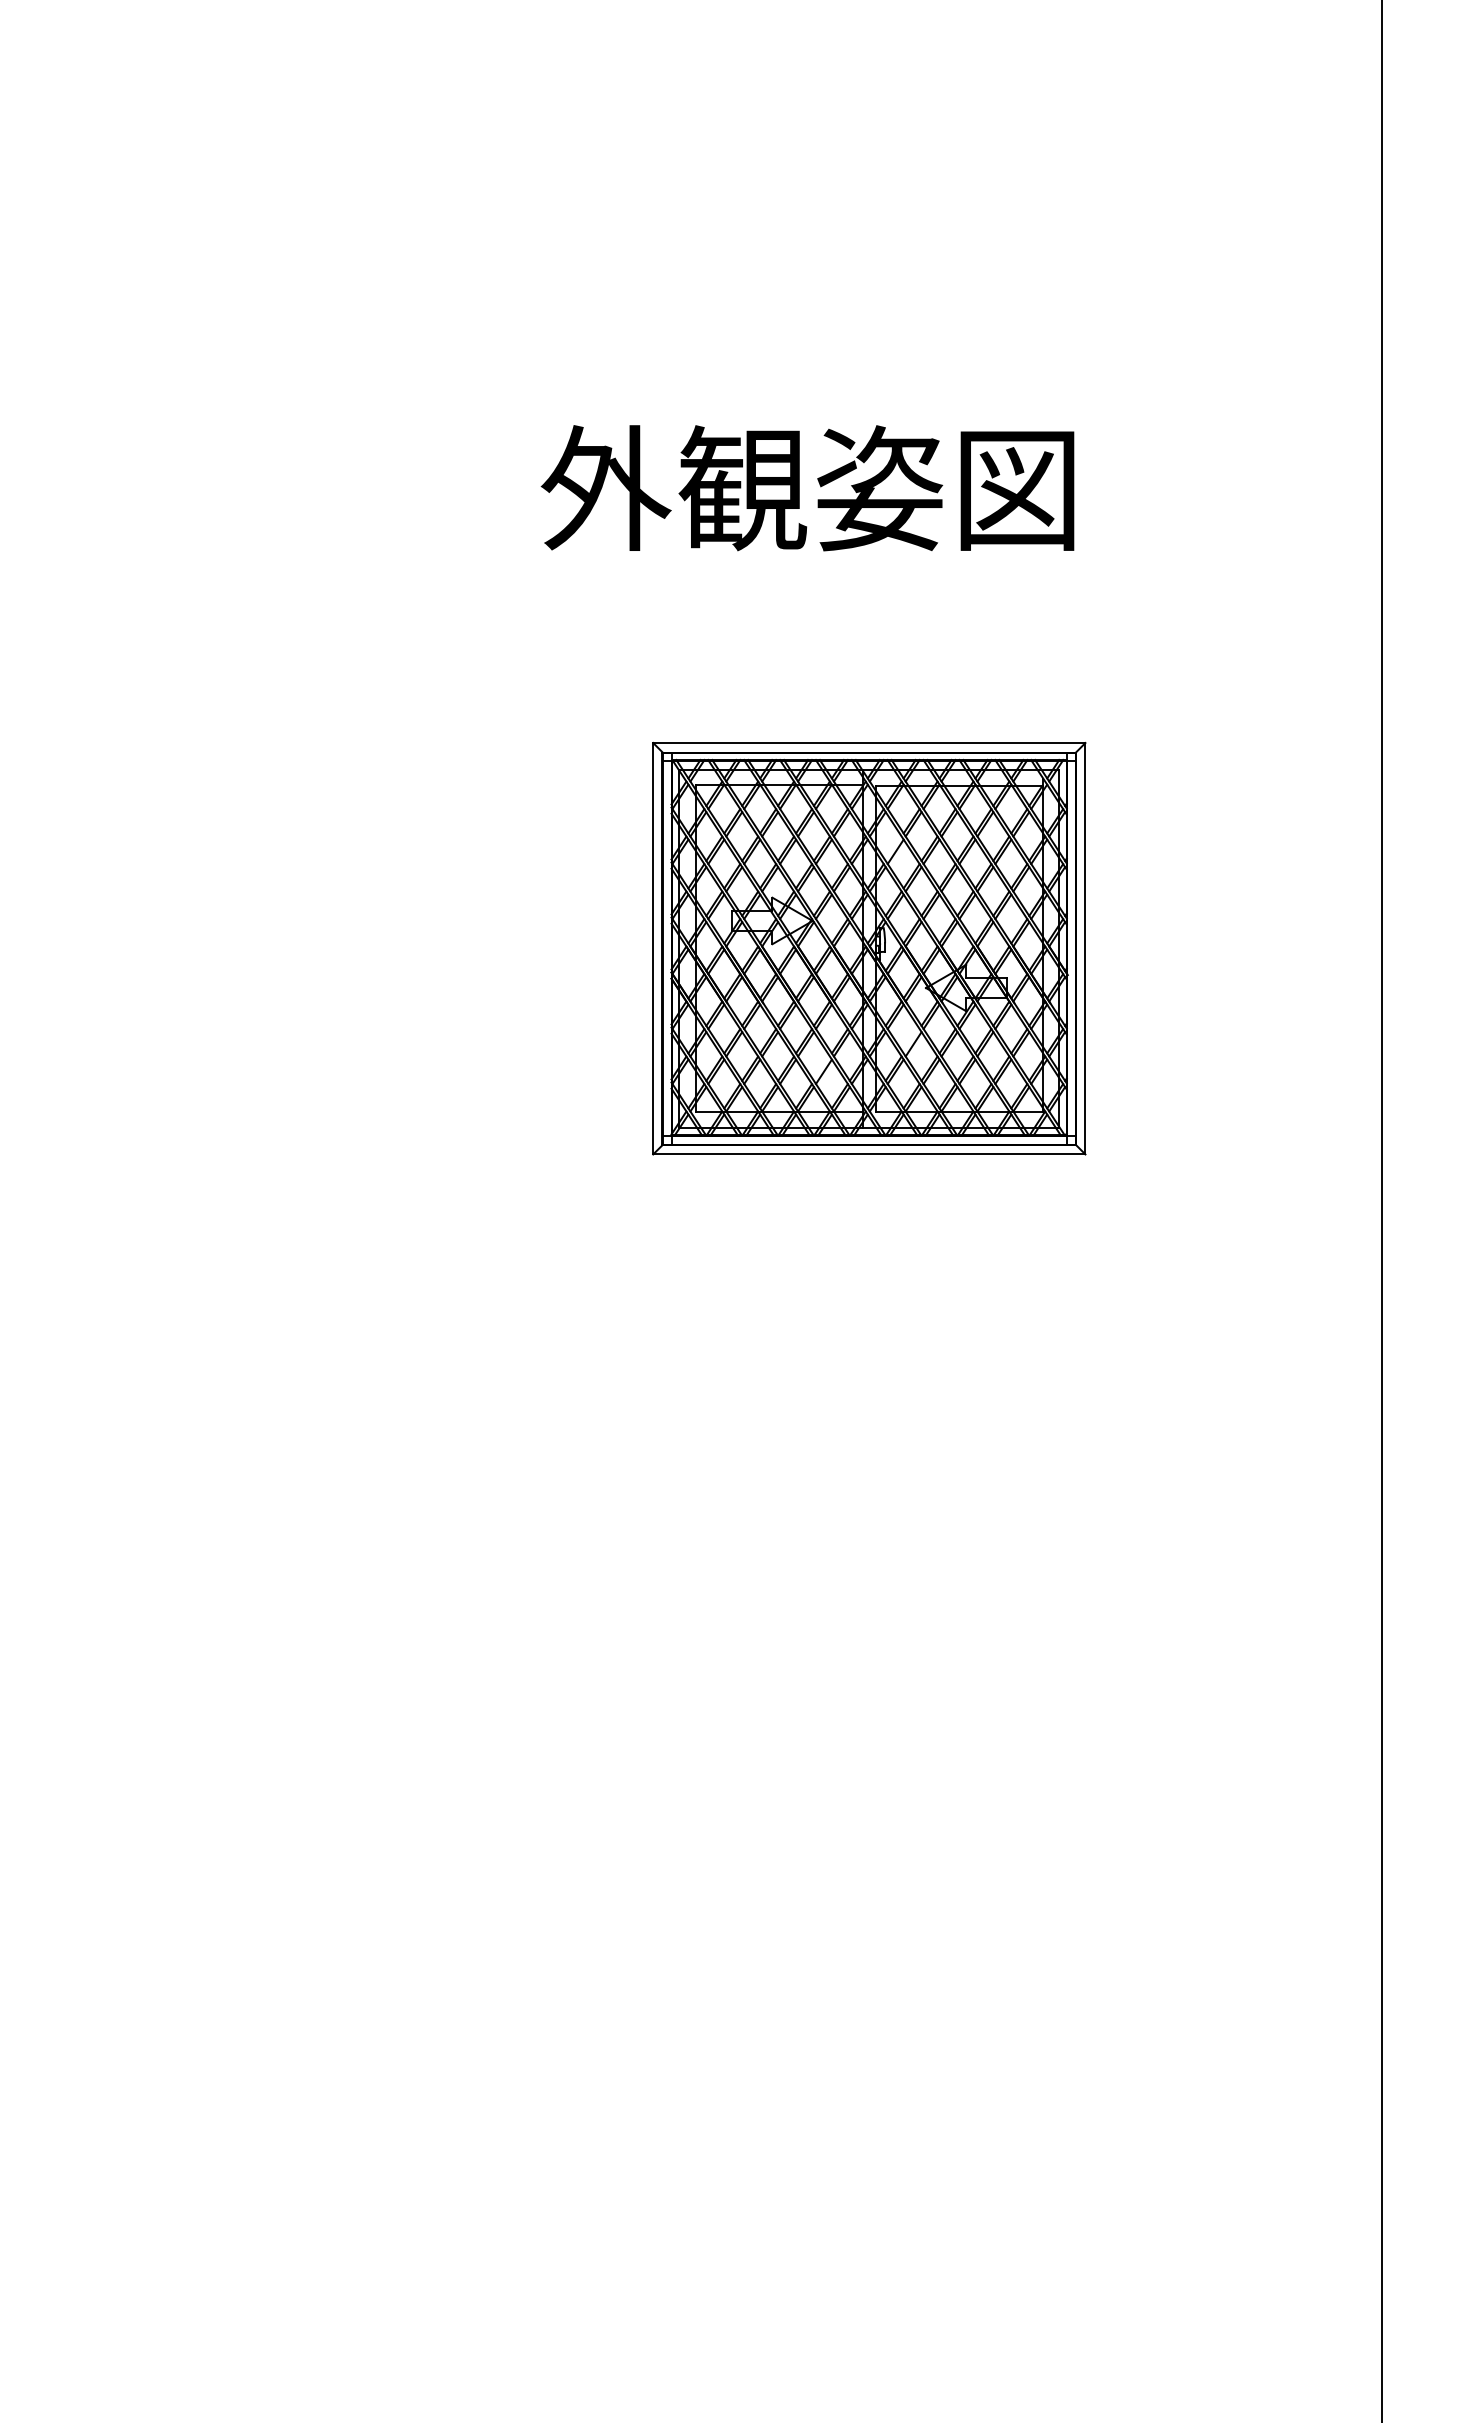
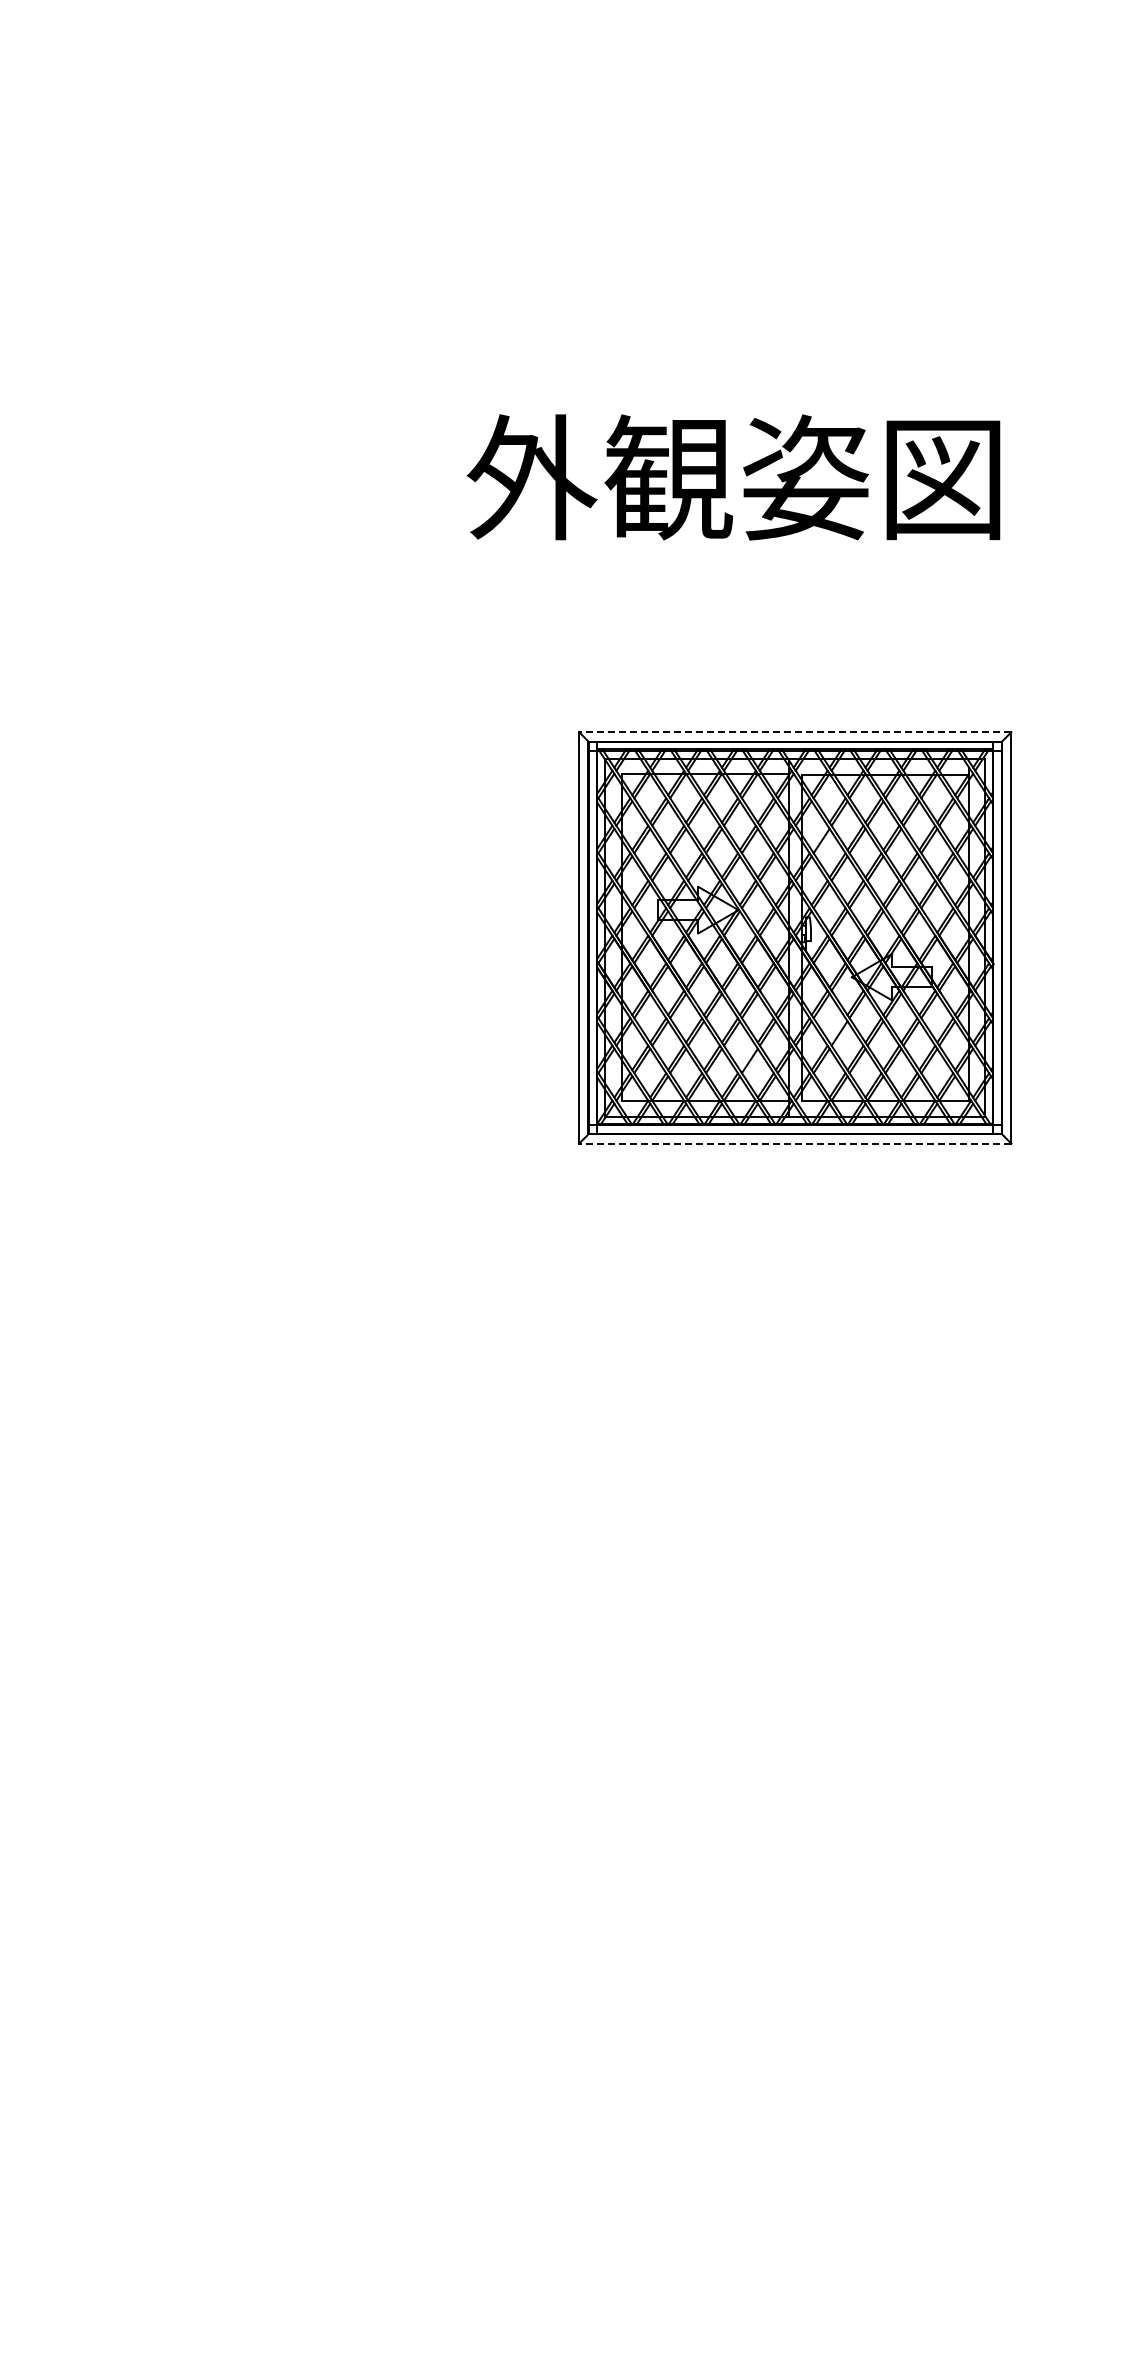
line: (868, 743) -> (794, 732), solid -> dashed
line: (868, 1154) -> (794, 1143), solid -> dashed

